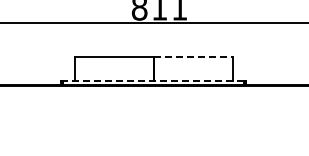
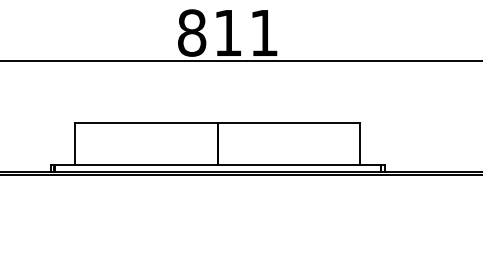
line: (193, 57) -> (289, 122), dashed -> solid
line: (153, 80) -> (216, 164), dashed -> solid

